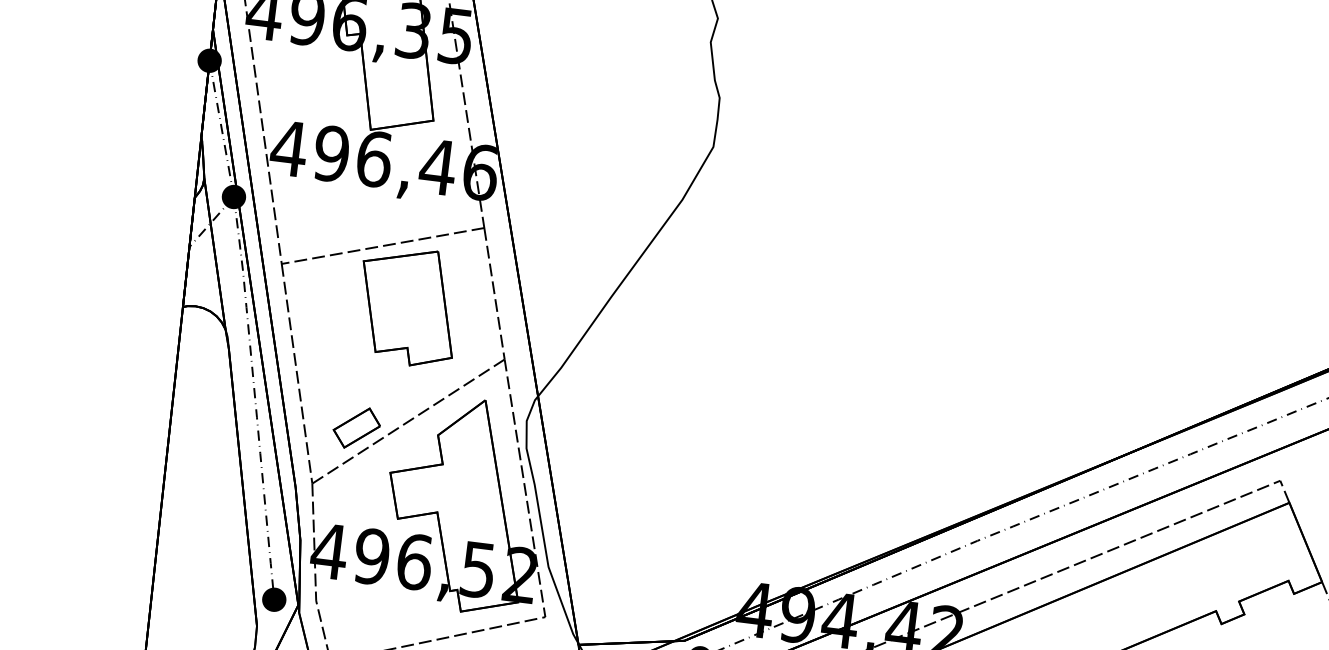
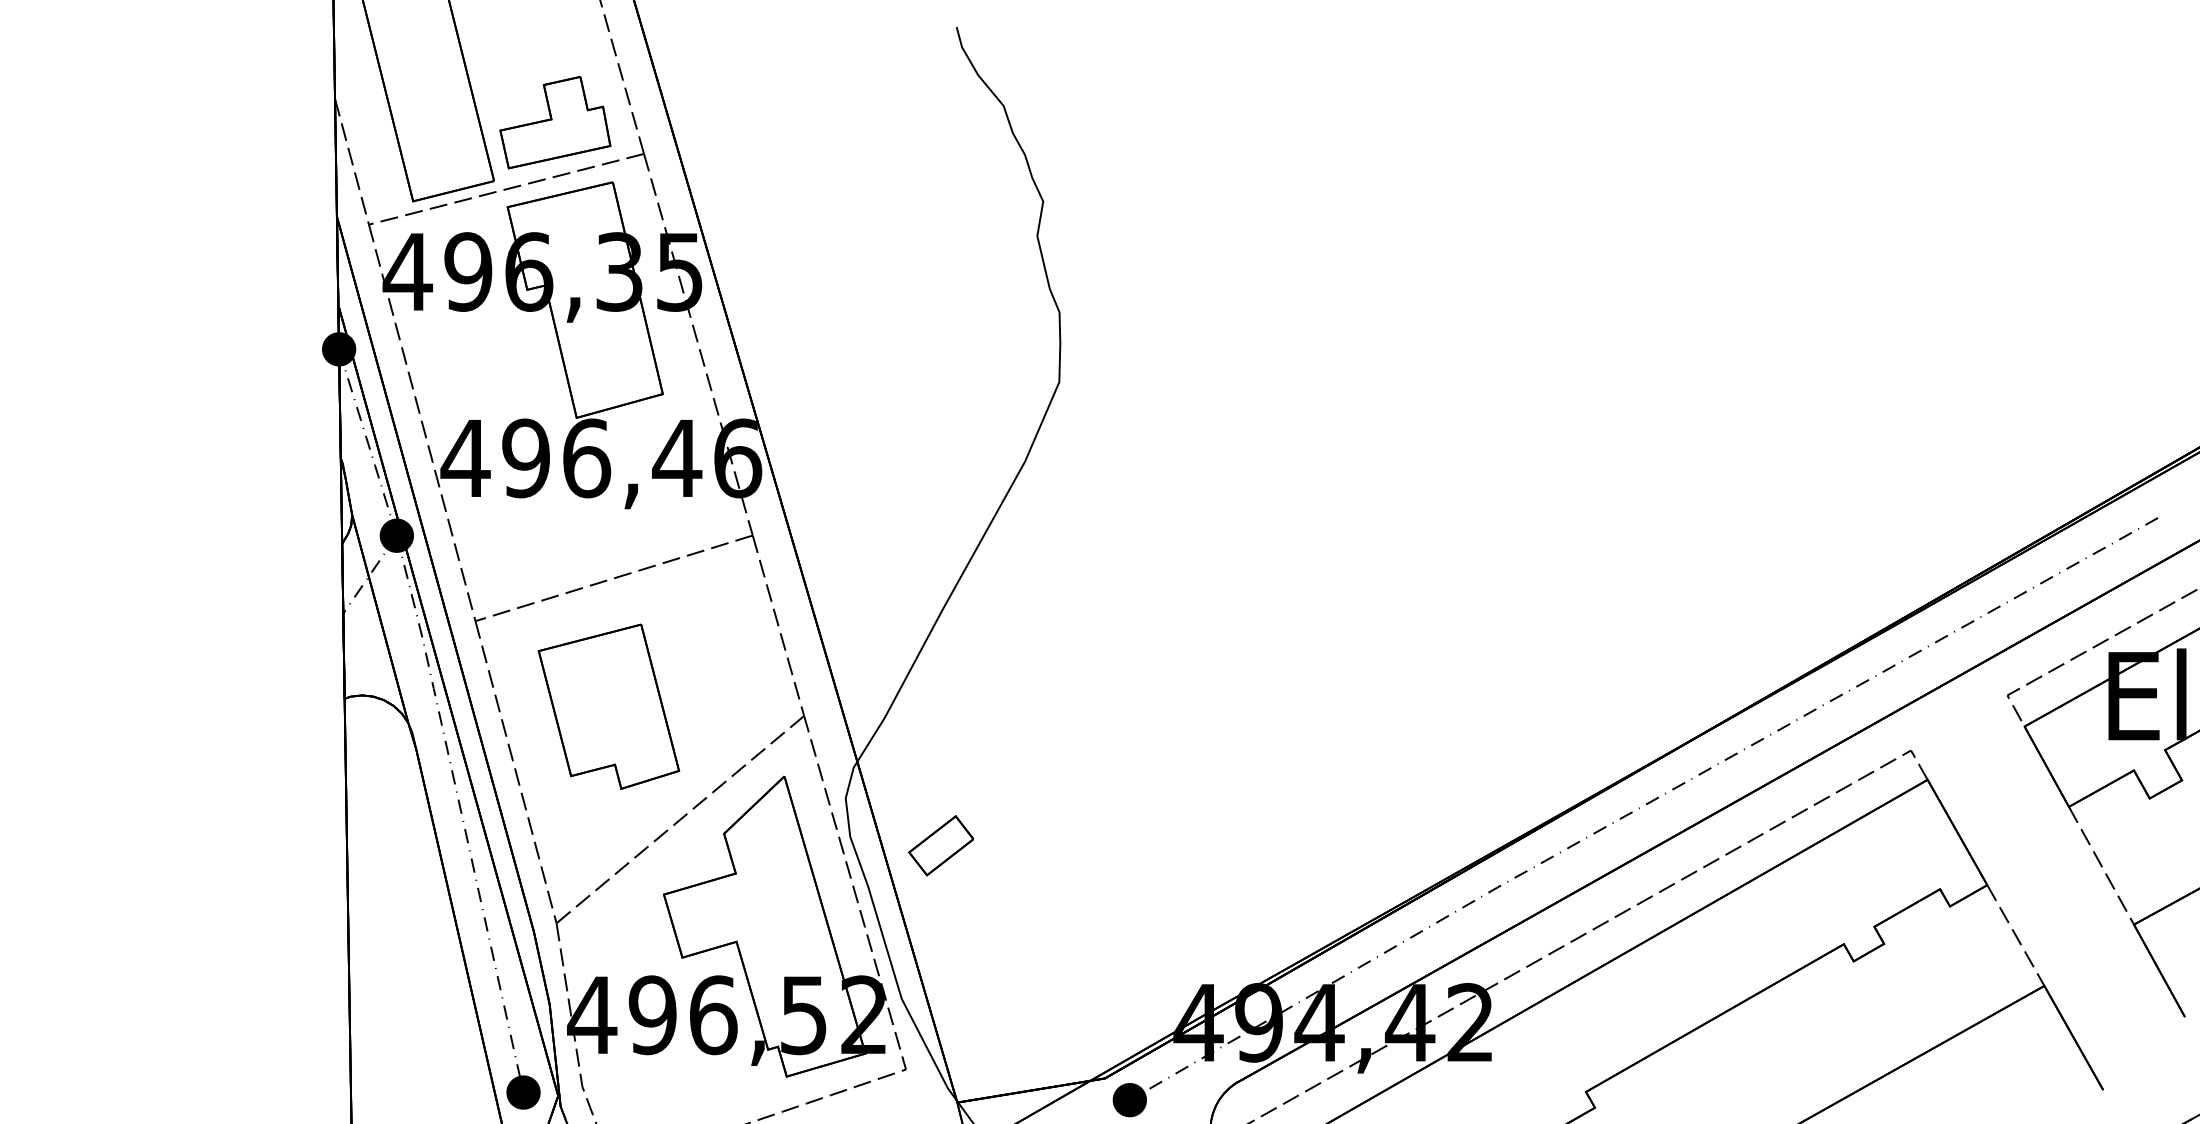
part: (407, 306) -> (608, 706), moved
part: (357, 427) -> (941, 845), moved

